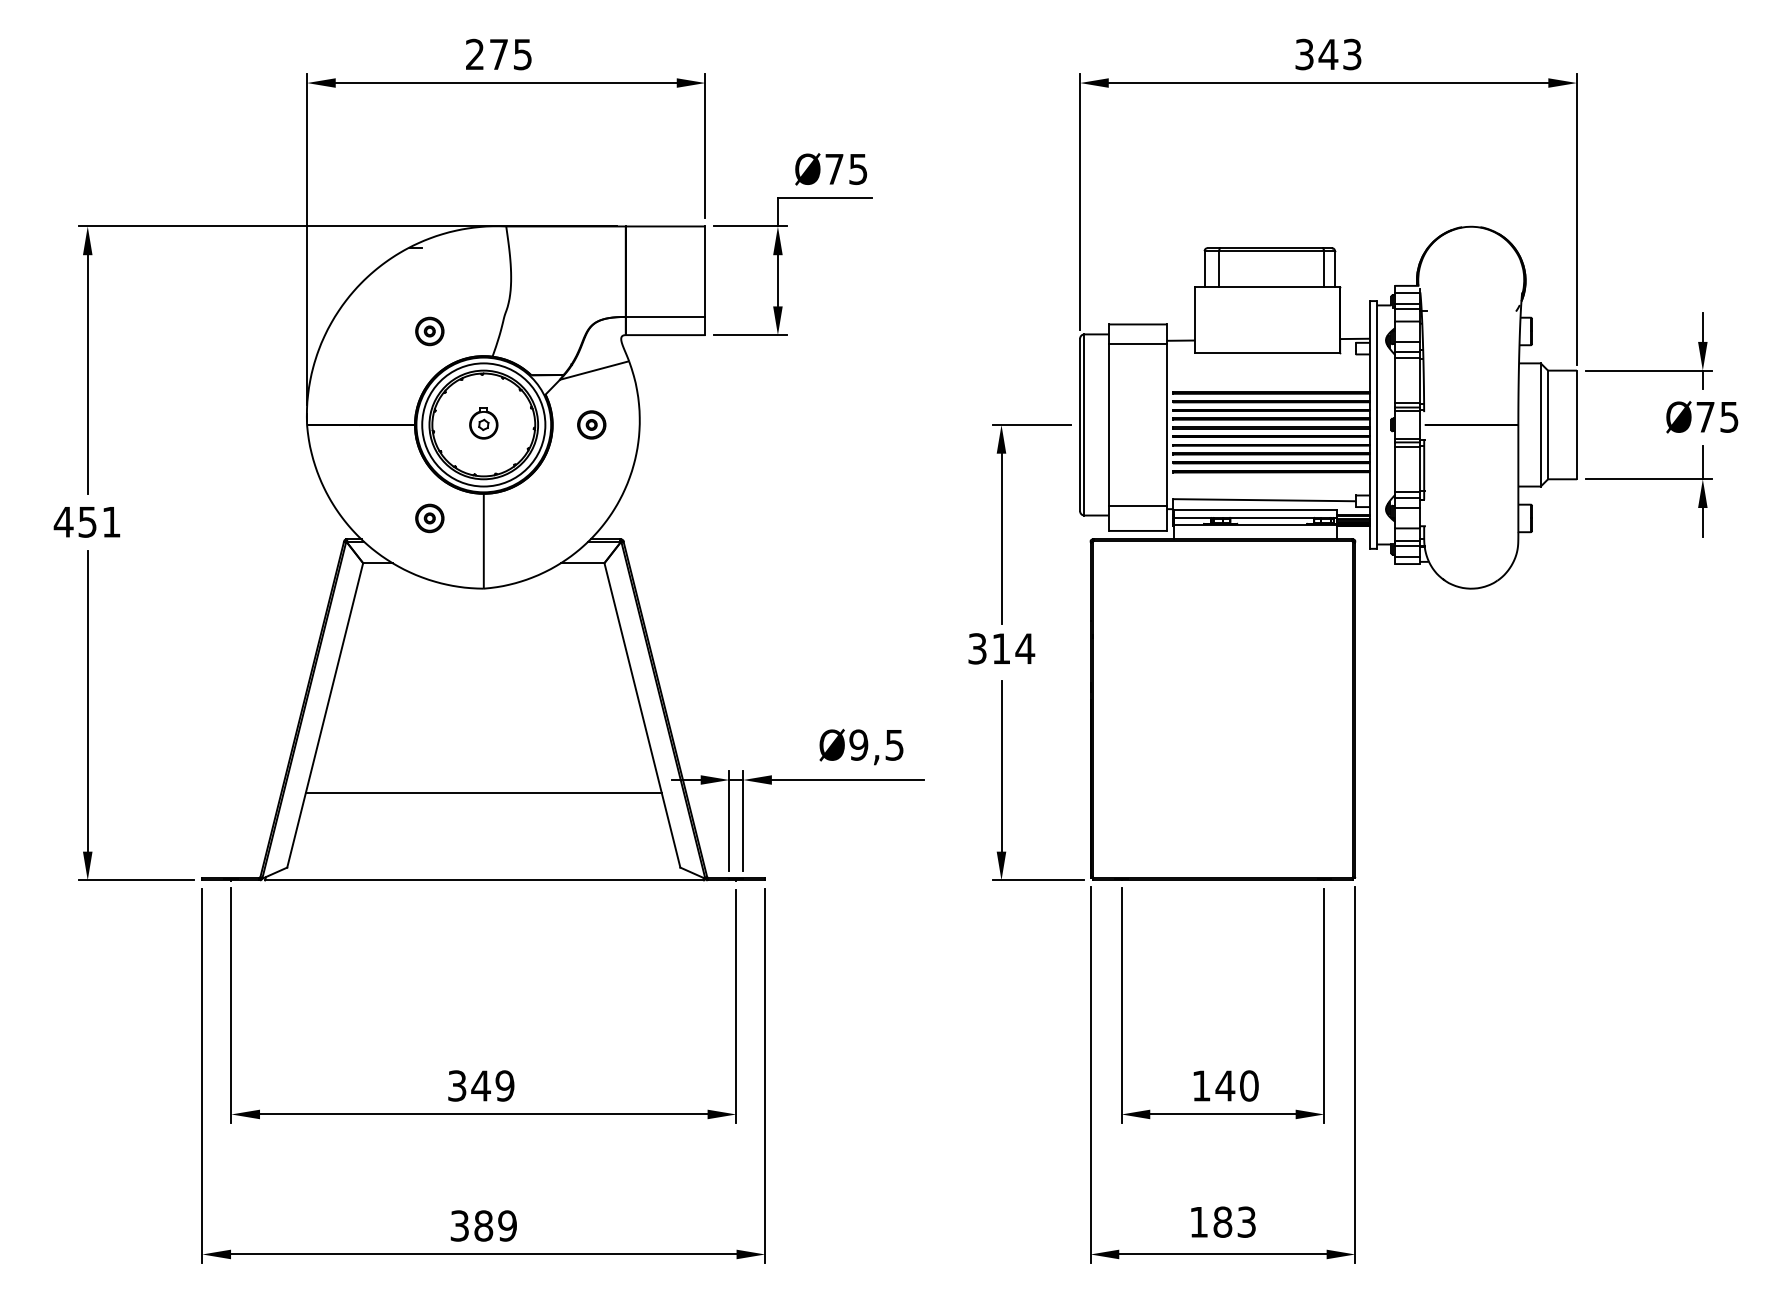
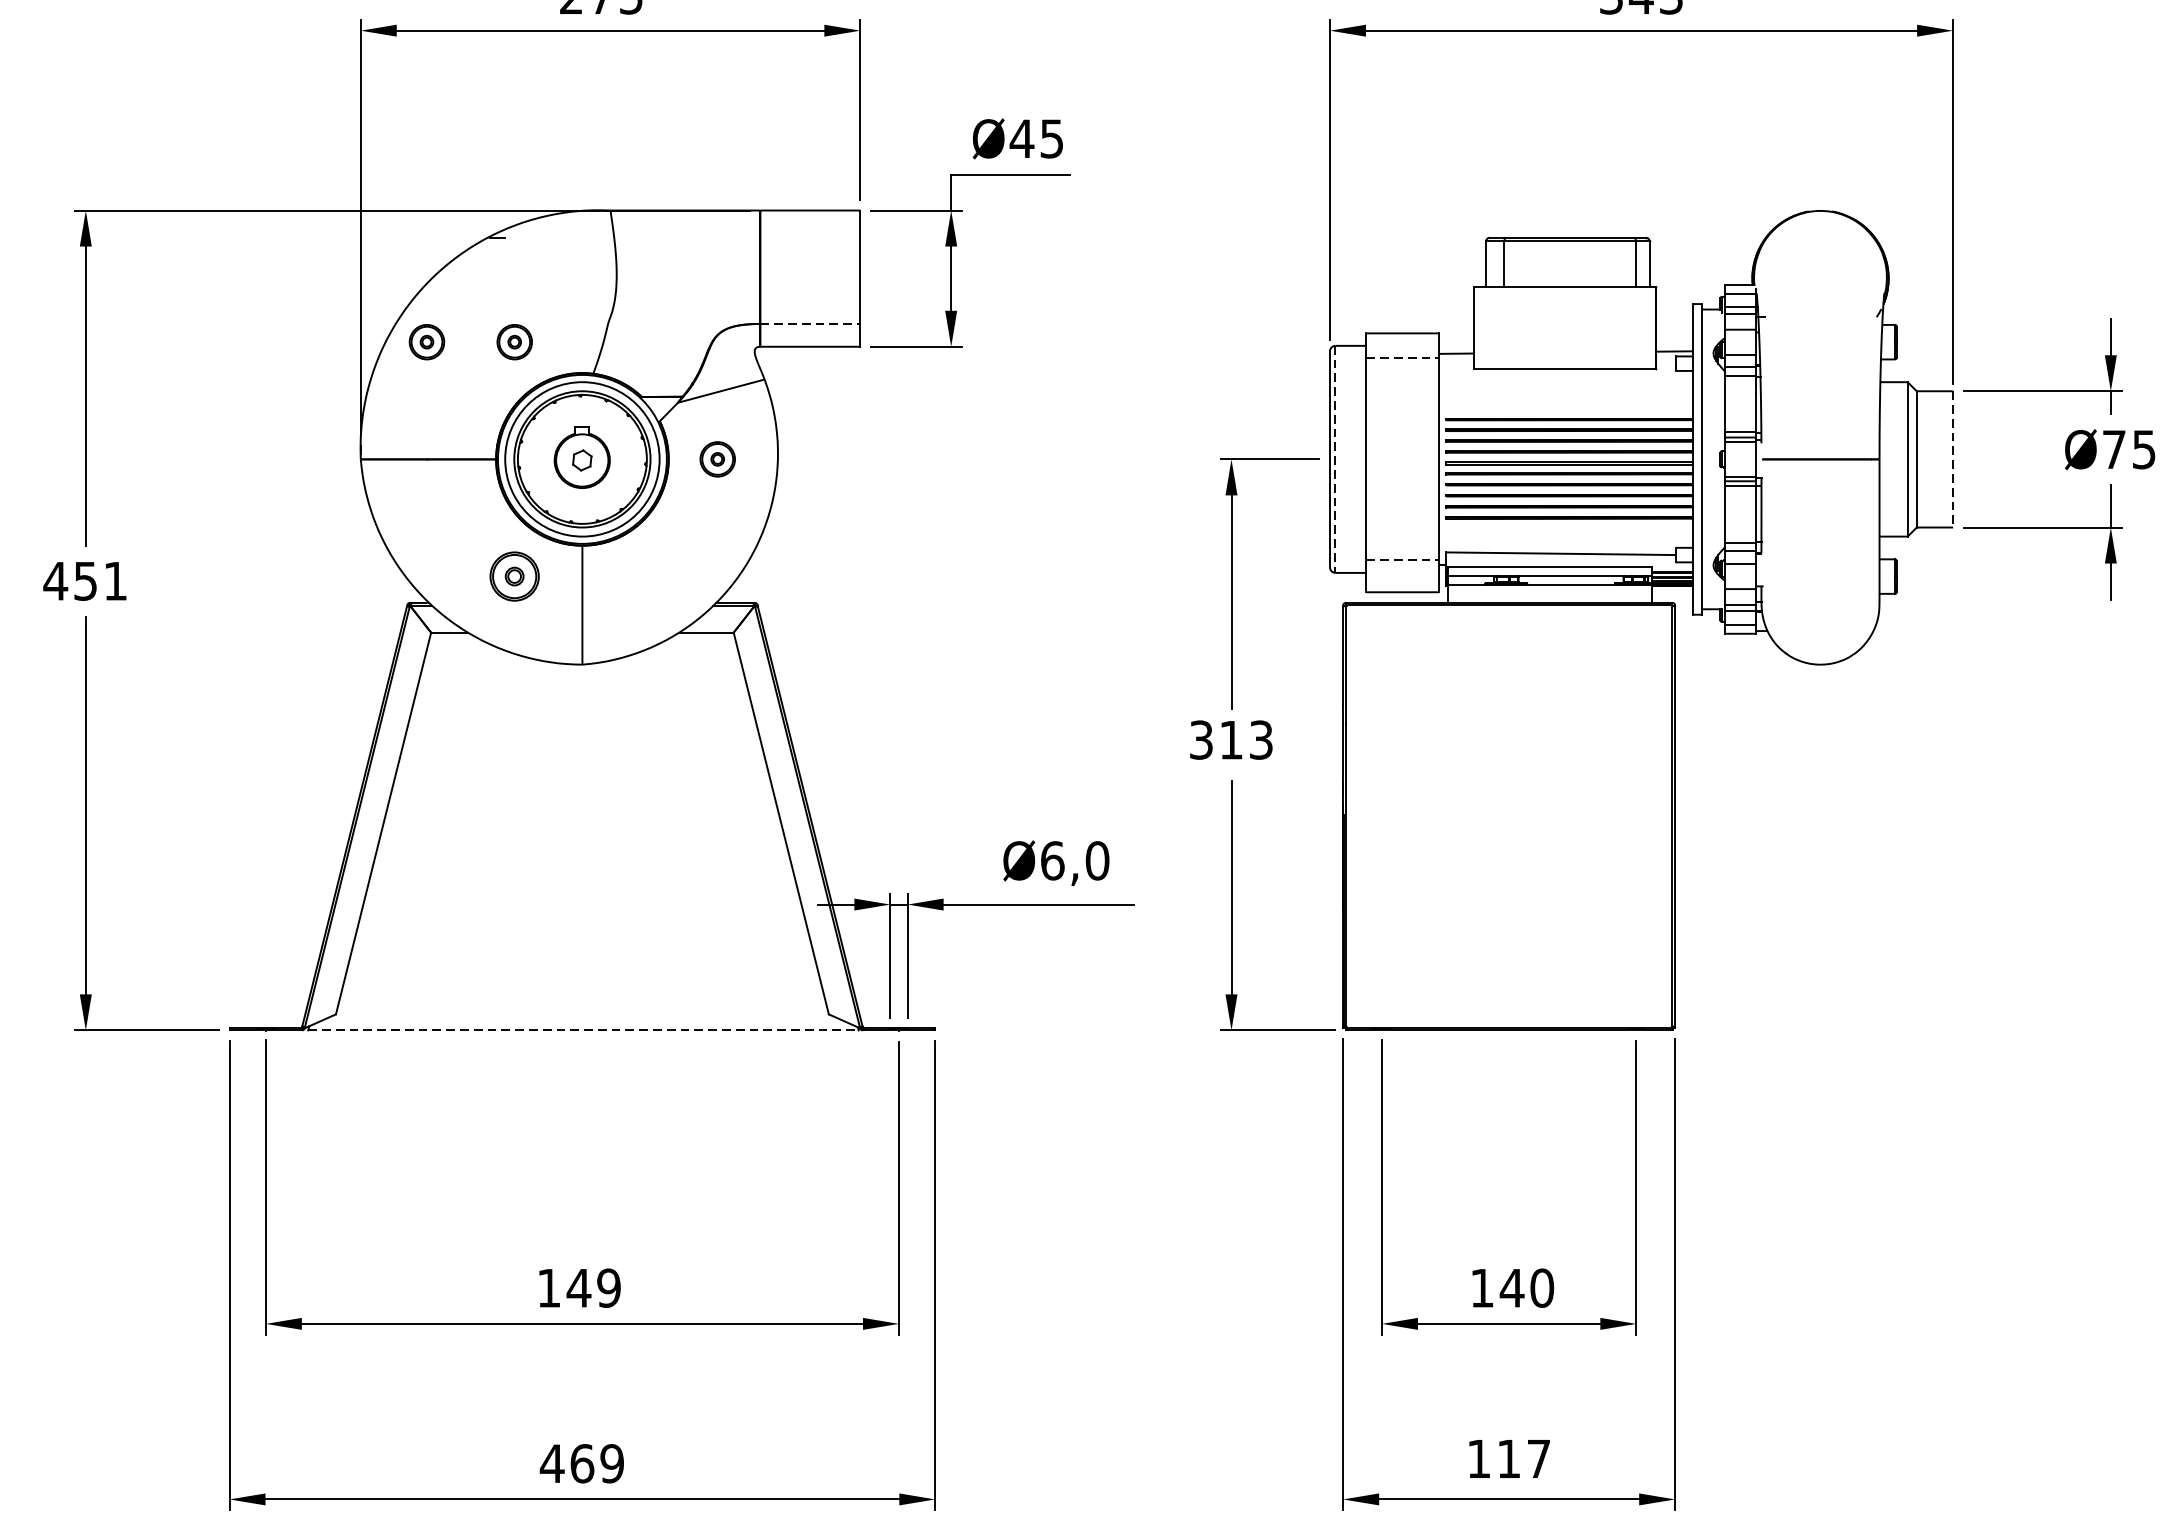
text: (834, 169) -> (1022, 139), Ø75 -> Ø45
line: (665, 316) -> (810, 323), solid -> dashed
part: (359, 331) -> (426, 342), added
line: (1138, 344) -> (1403, 358), solid -> dashed
part: (483, 423) -> (582, 457), size x1.6
line: (1084, 424) -> (1335, 458), solid -> dashed
line: (1577, 425) -> (1953, 460), solid -> dashed
line: (1138, 505) -> (1403, 560), solid -> dashed
part: (429, 518) -> (514, 576), size x1.4
text: (1025, 648) -> (1261, 739), 314 -> 313
text: (876, 744) -> (1074, 860), Ø9,5 -> Ø6,0
line: (483, 793) -> (582, 921), removed
line: (484, 880) -> (583, 1030), solid -> dashed
text: (457, 1085) -> (549, 1287), 349 -> 149
text: (1234, 1221) -> (1523, 1458), 183 -> 117
text: (471, 1225) -> (566, 1463), 389 -> 469

